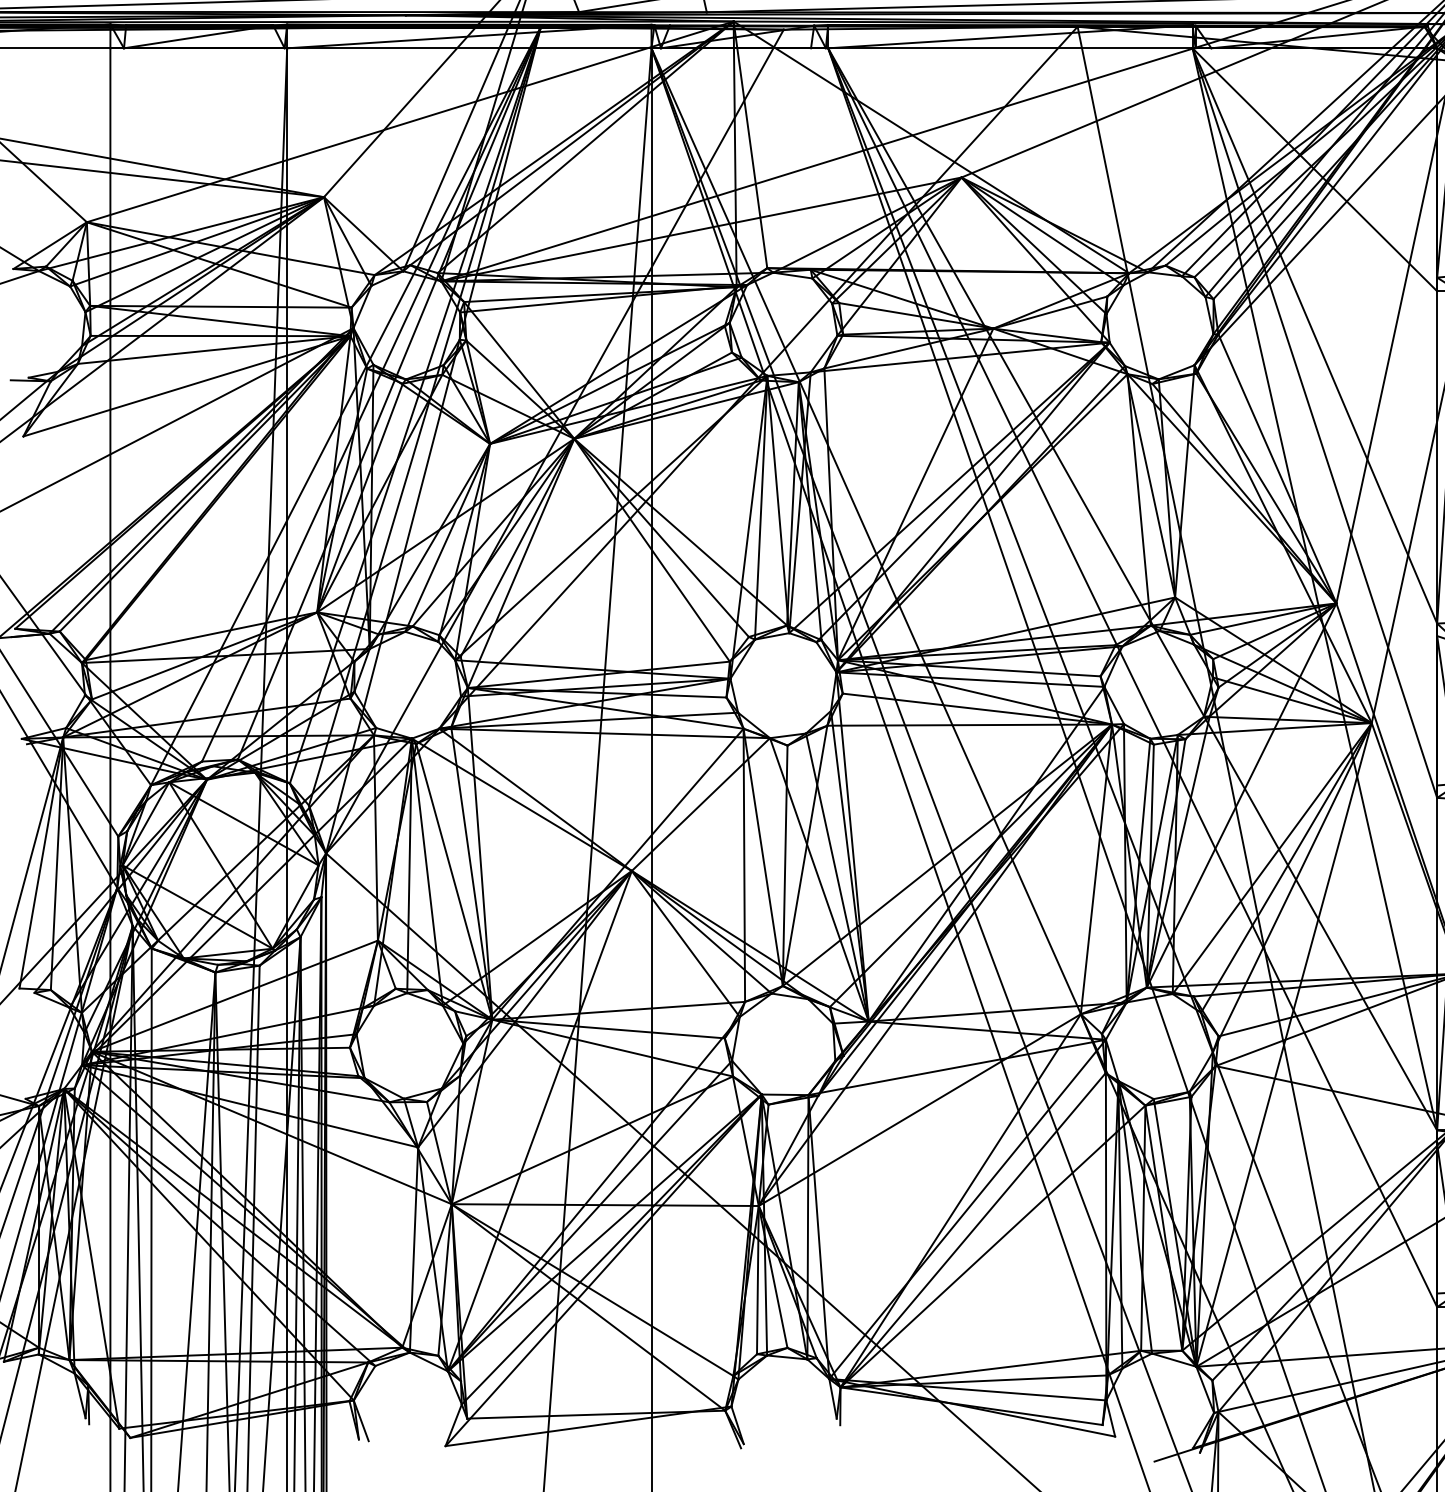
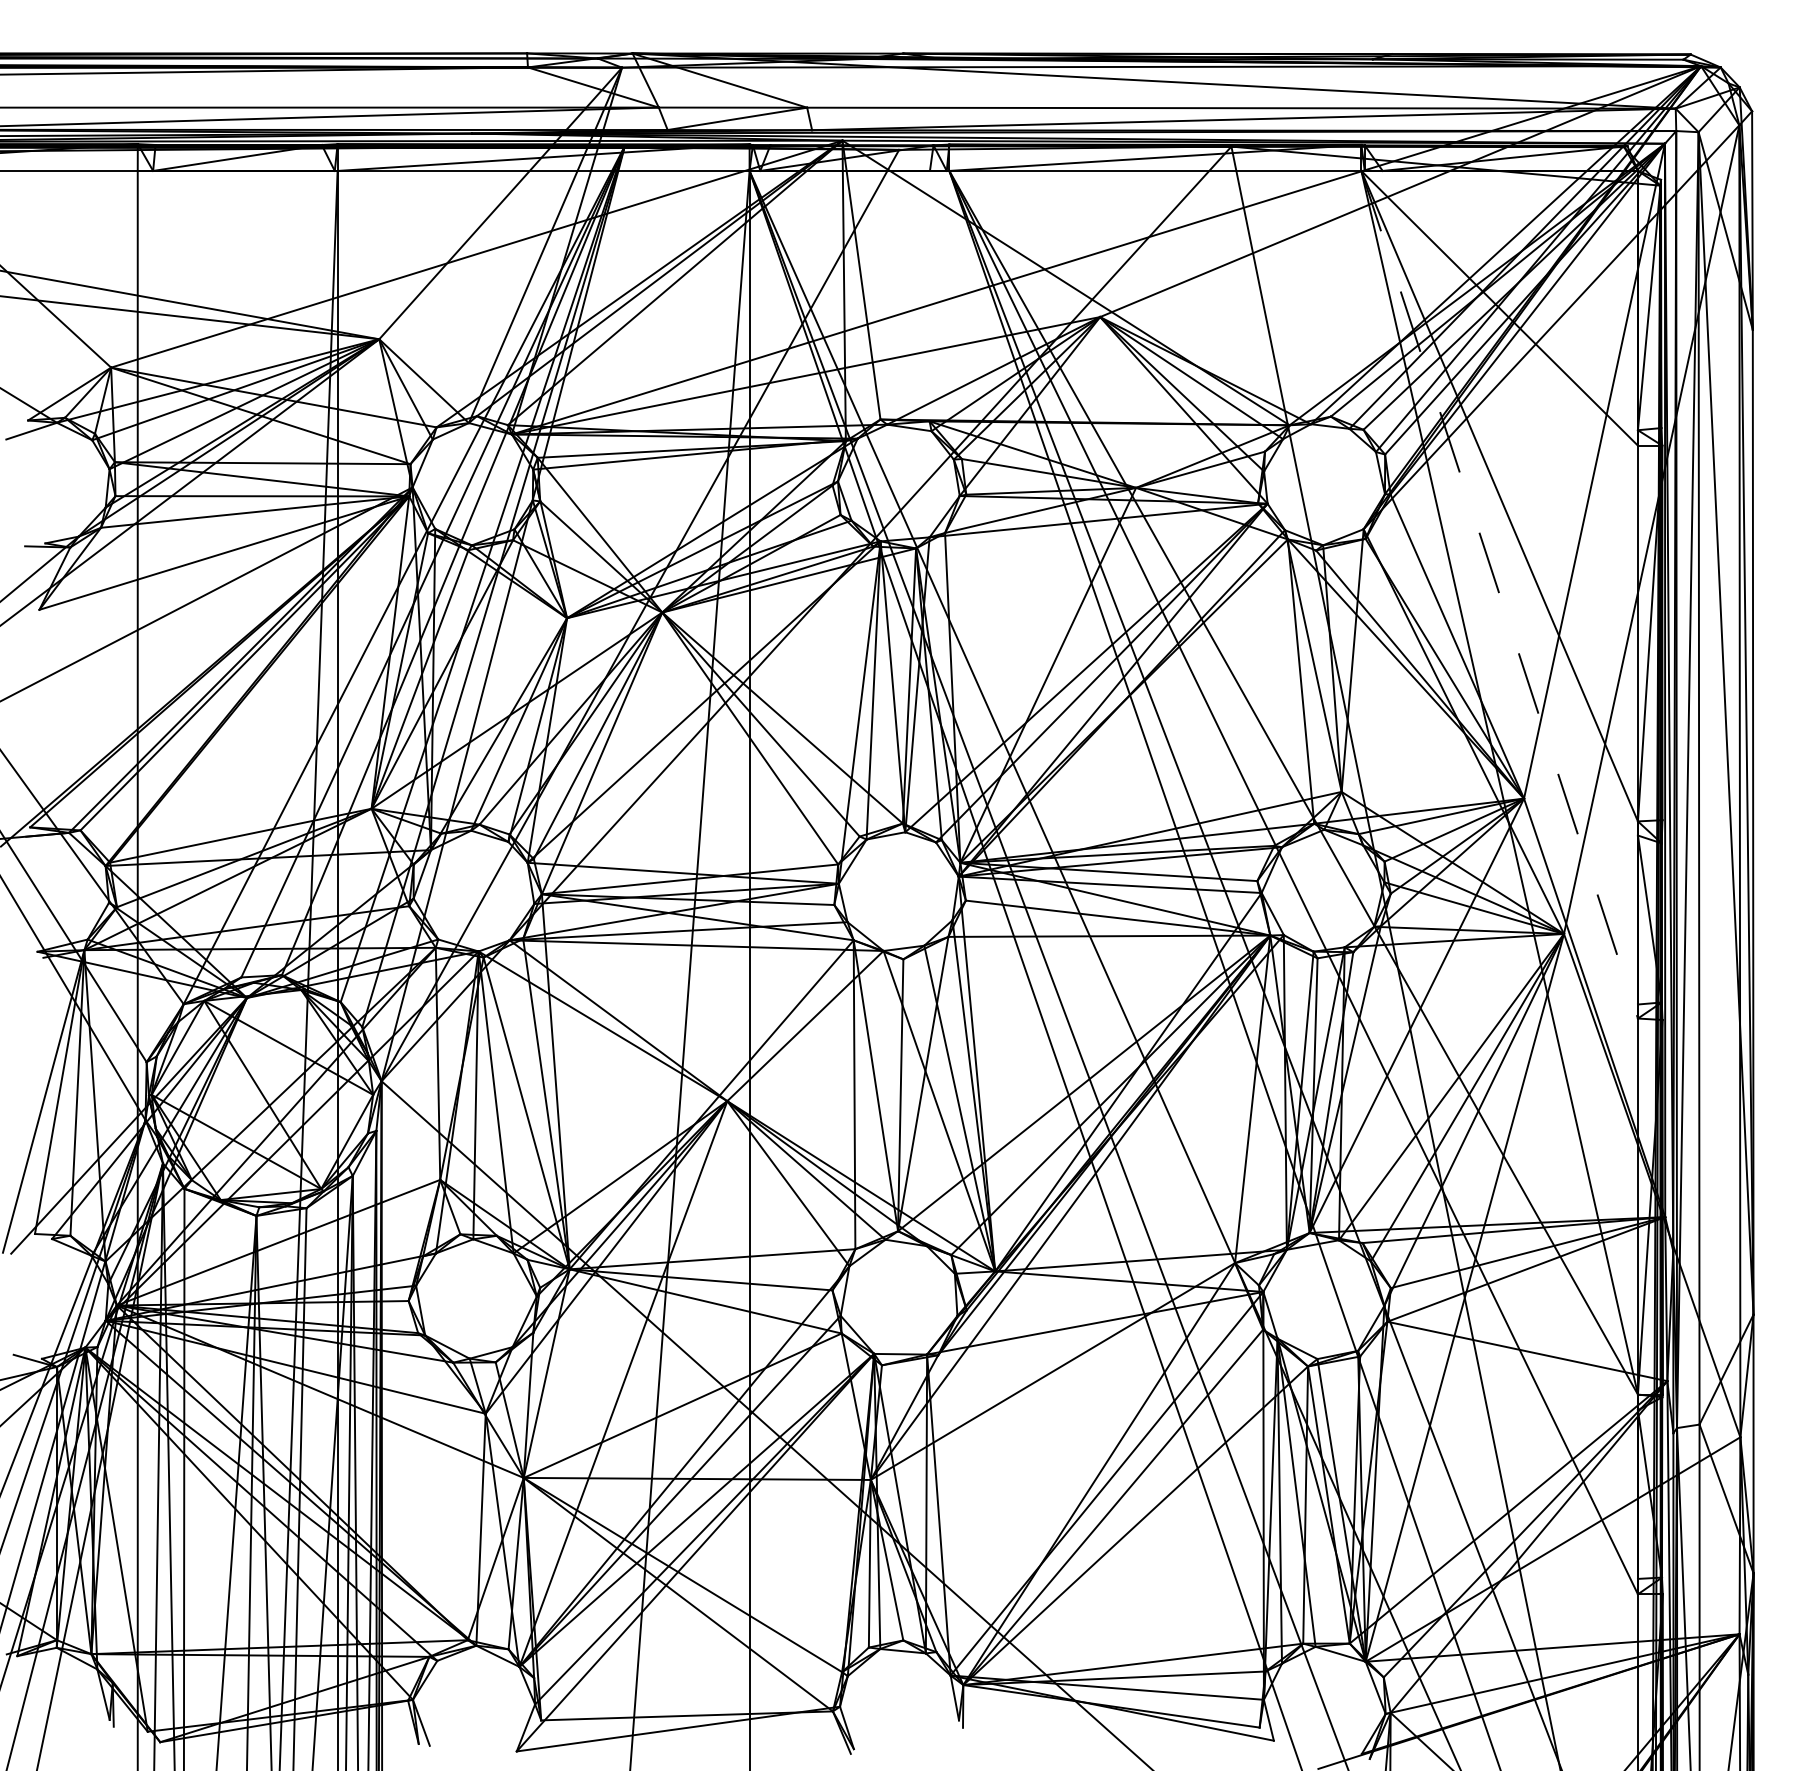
line: (1314, 422) -> (1499, 594), solid -> dashed

